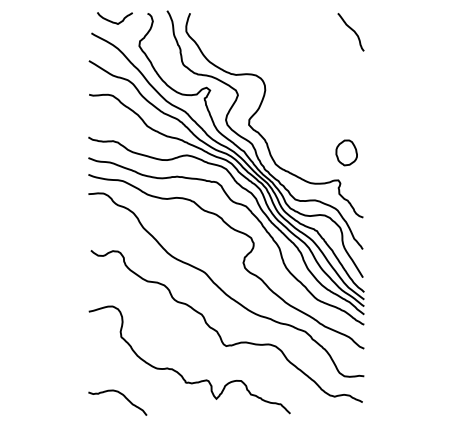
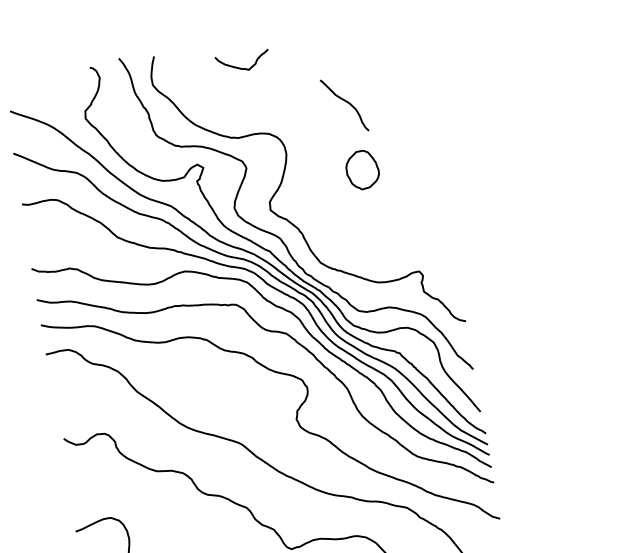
curve: (113, 21) -> (241, 67), moved
curve: (351, 30) -> (344, 102), moved
part: (346, 152) -> (362, 169), moved

